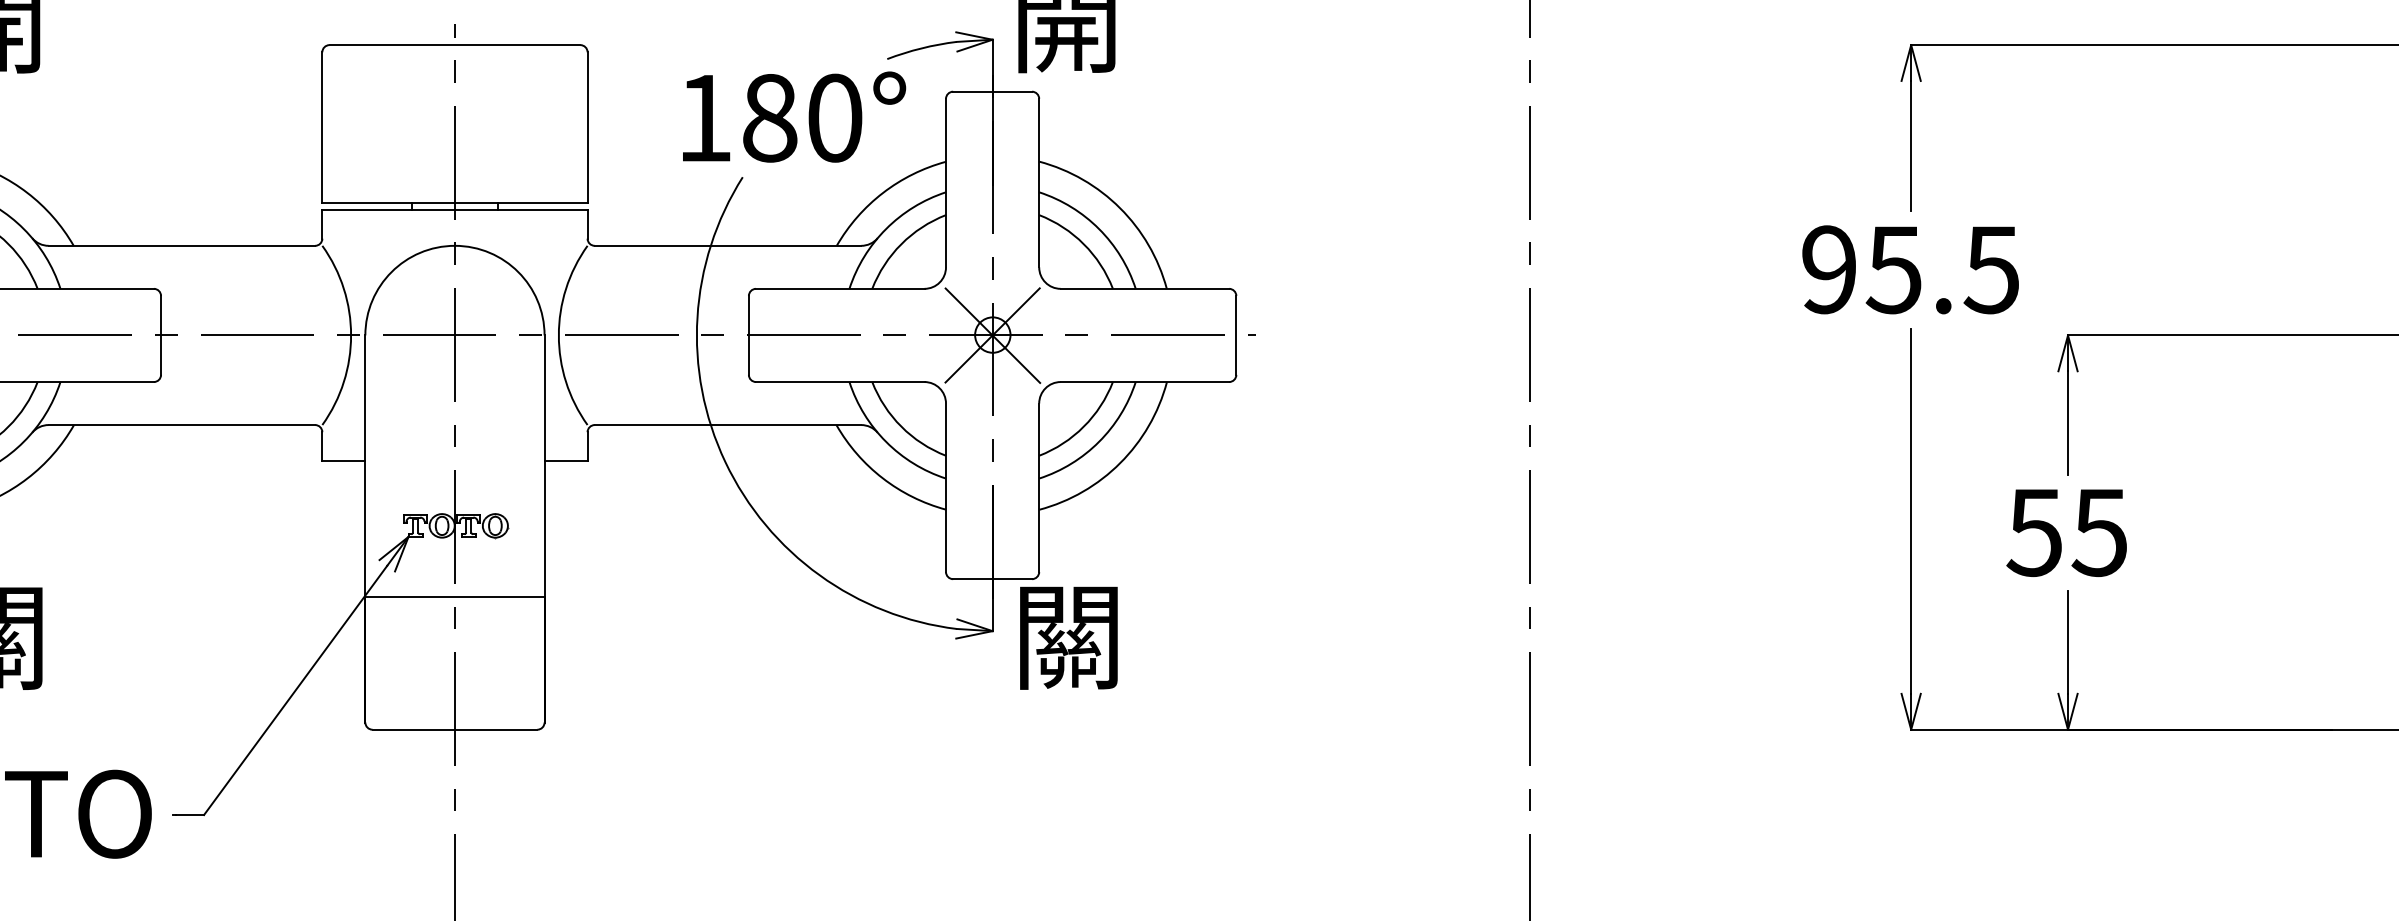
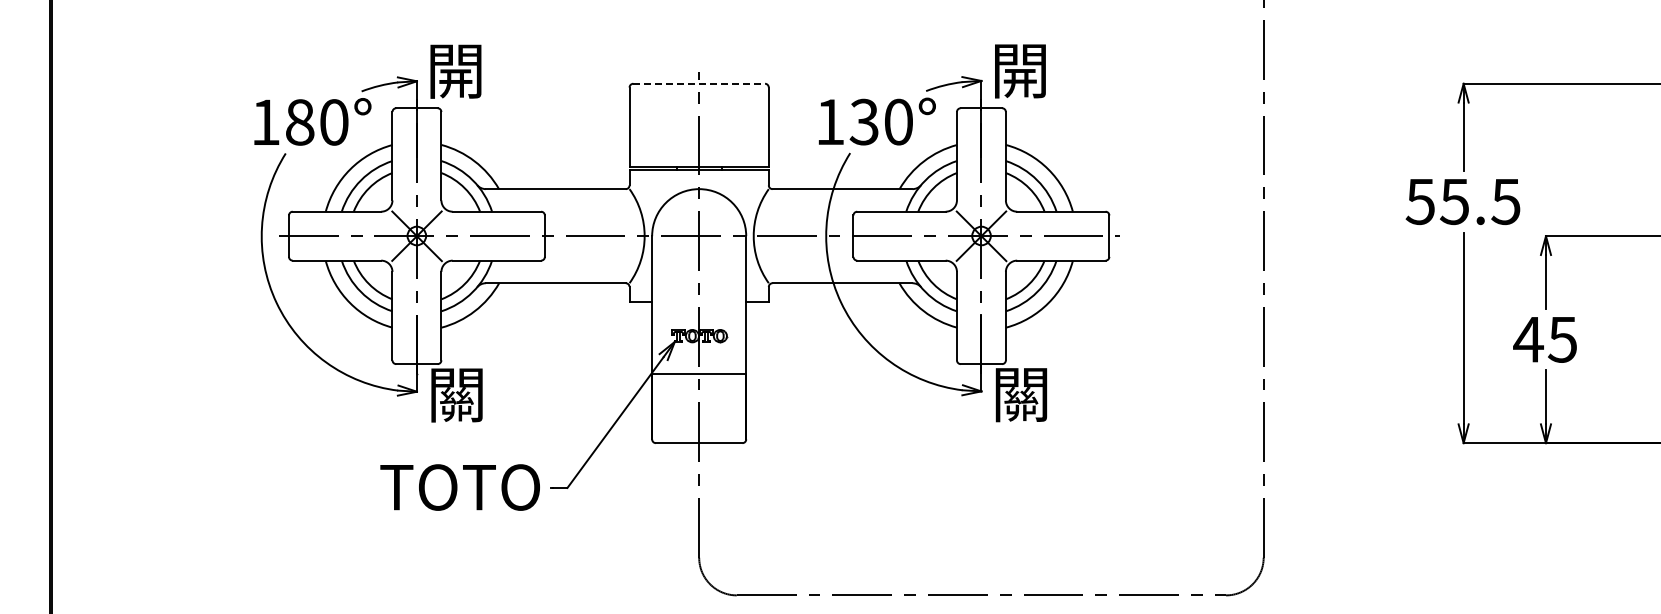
line: (455, 44) -> (699, 83), solid -> dashed
text: (767, 116) -> (863, 121), 180° -> 130°
text: (1827, 269) -> (1419, 201), 95.5 -> 55.5
text: (2034, 532) -> (1528, 339), 55 -> 45

